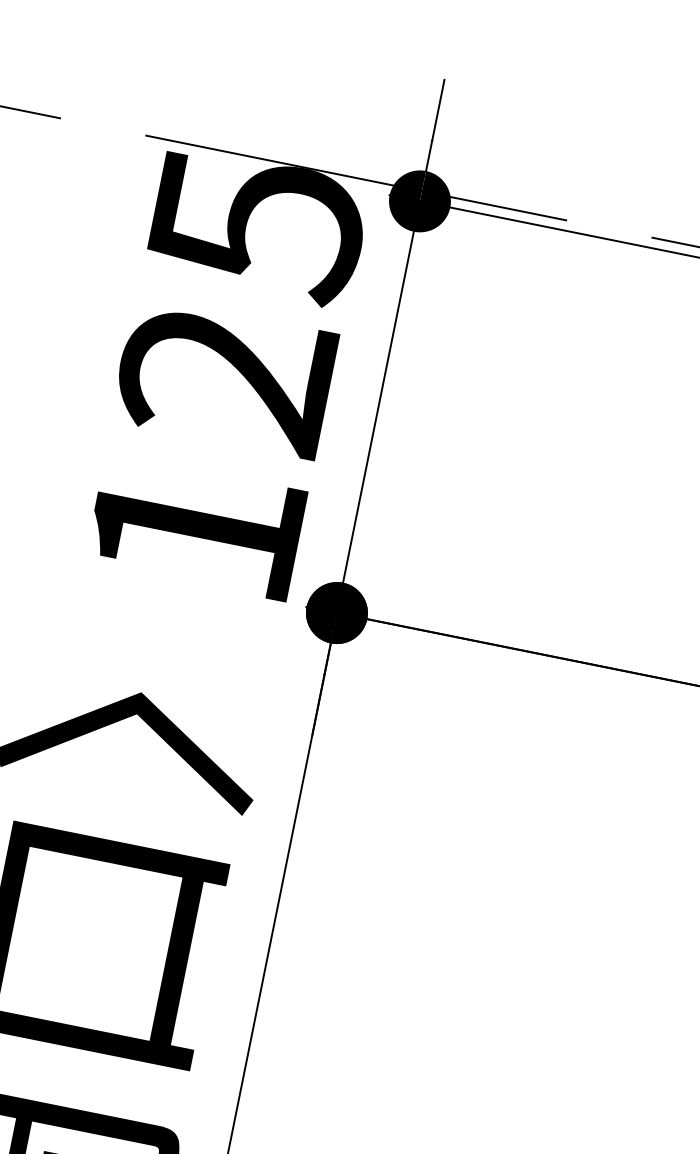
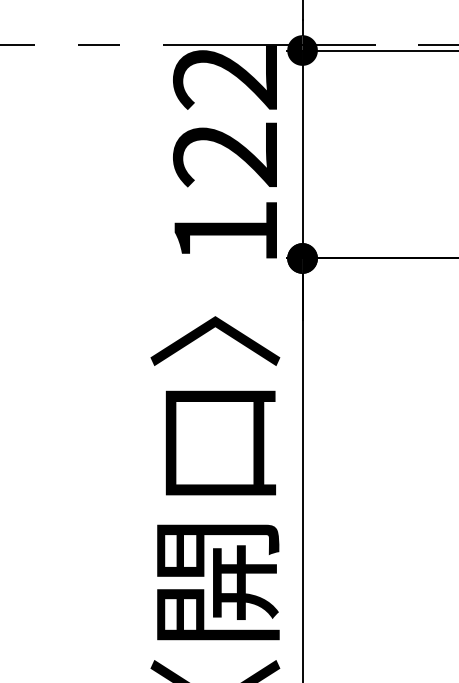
text: (256, 225) -> (225, 78), 125 -> 122

